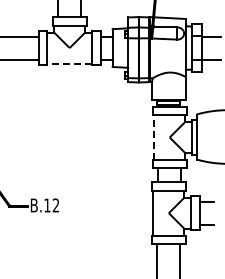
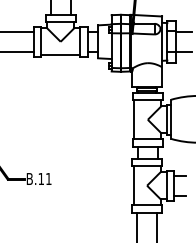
line: (69, 63) -> (60, 55), dashed -> solid
line: (154, 137) -> (134, 119), dashed -> solid
text: (55, 205) -> (48, 179), B.12 -> B.11

